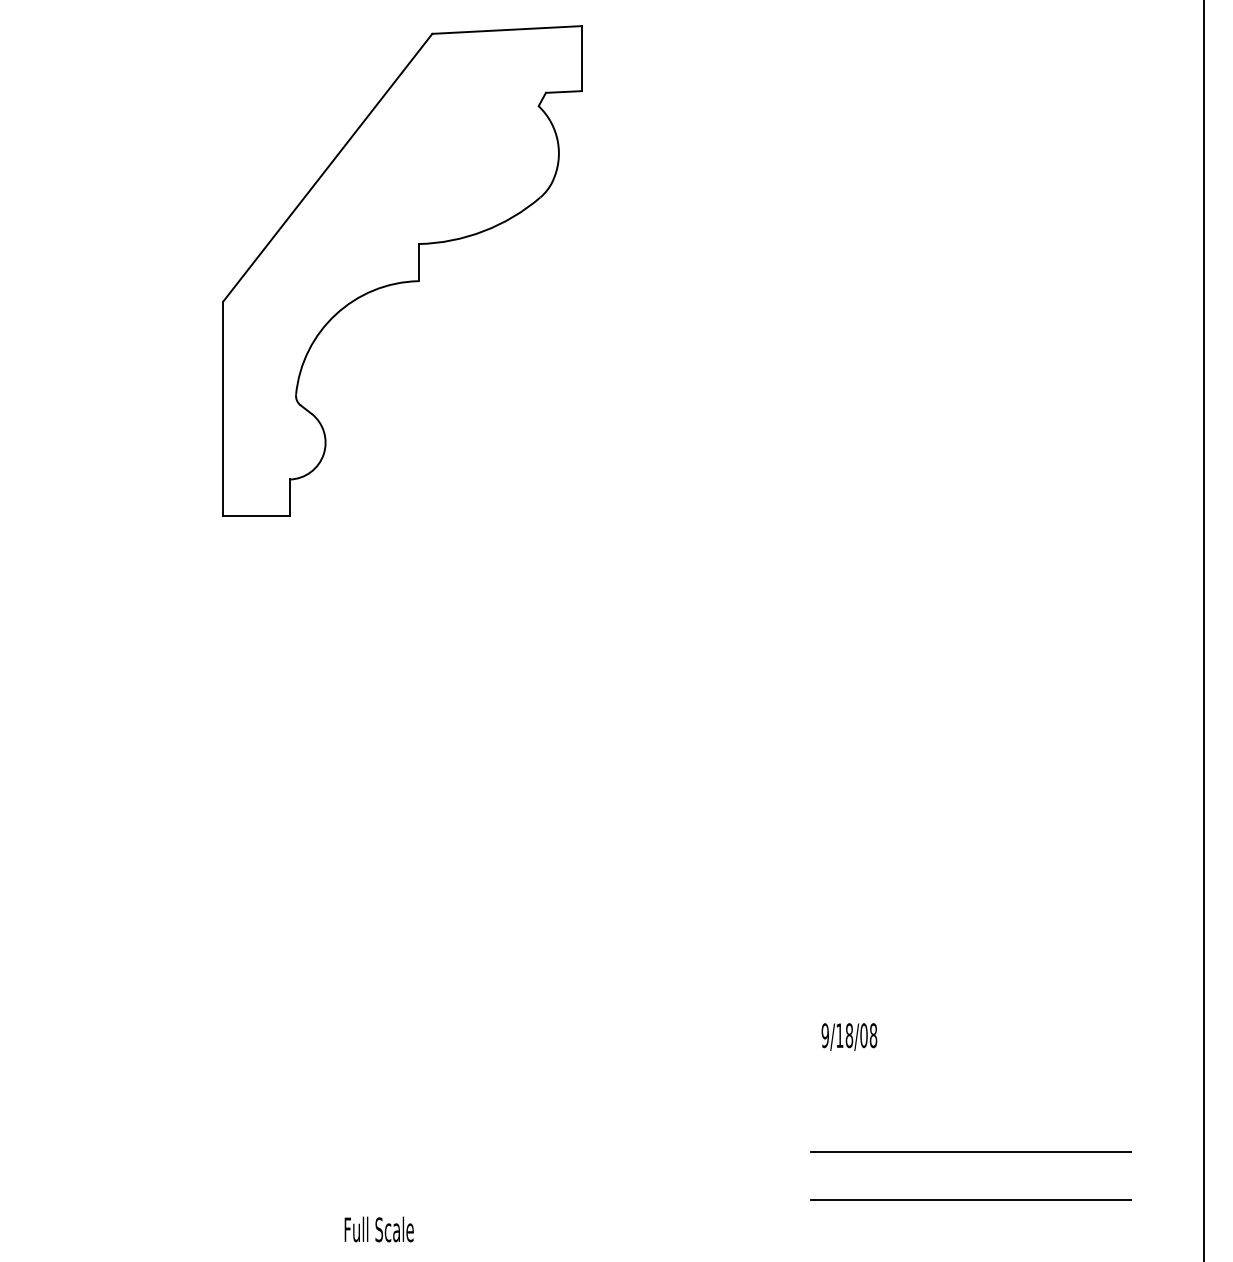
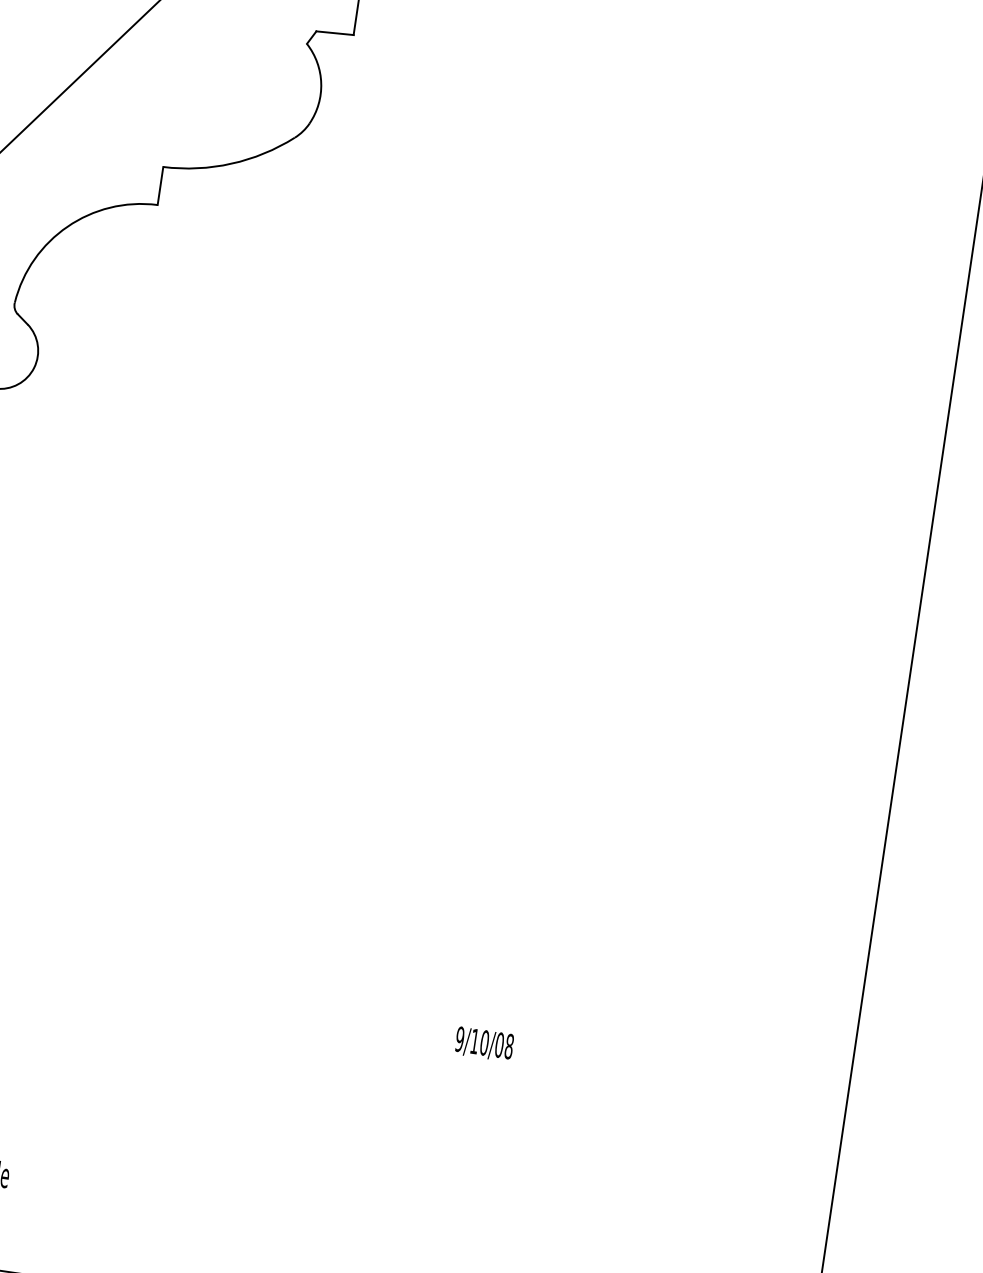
text: (849, 1035) -> (484, 1042), 9/18/08 -> 9/10/08
line: (971, 1151) -> (592, 1180), removed
line: (971, 1200) -> (584, 1230), removed

